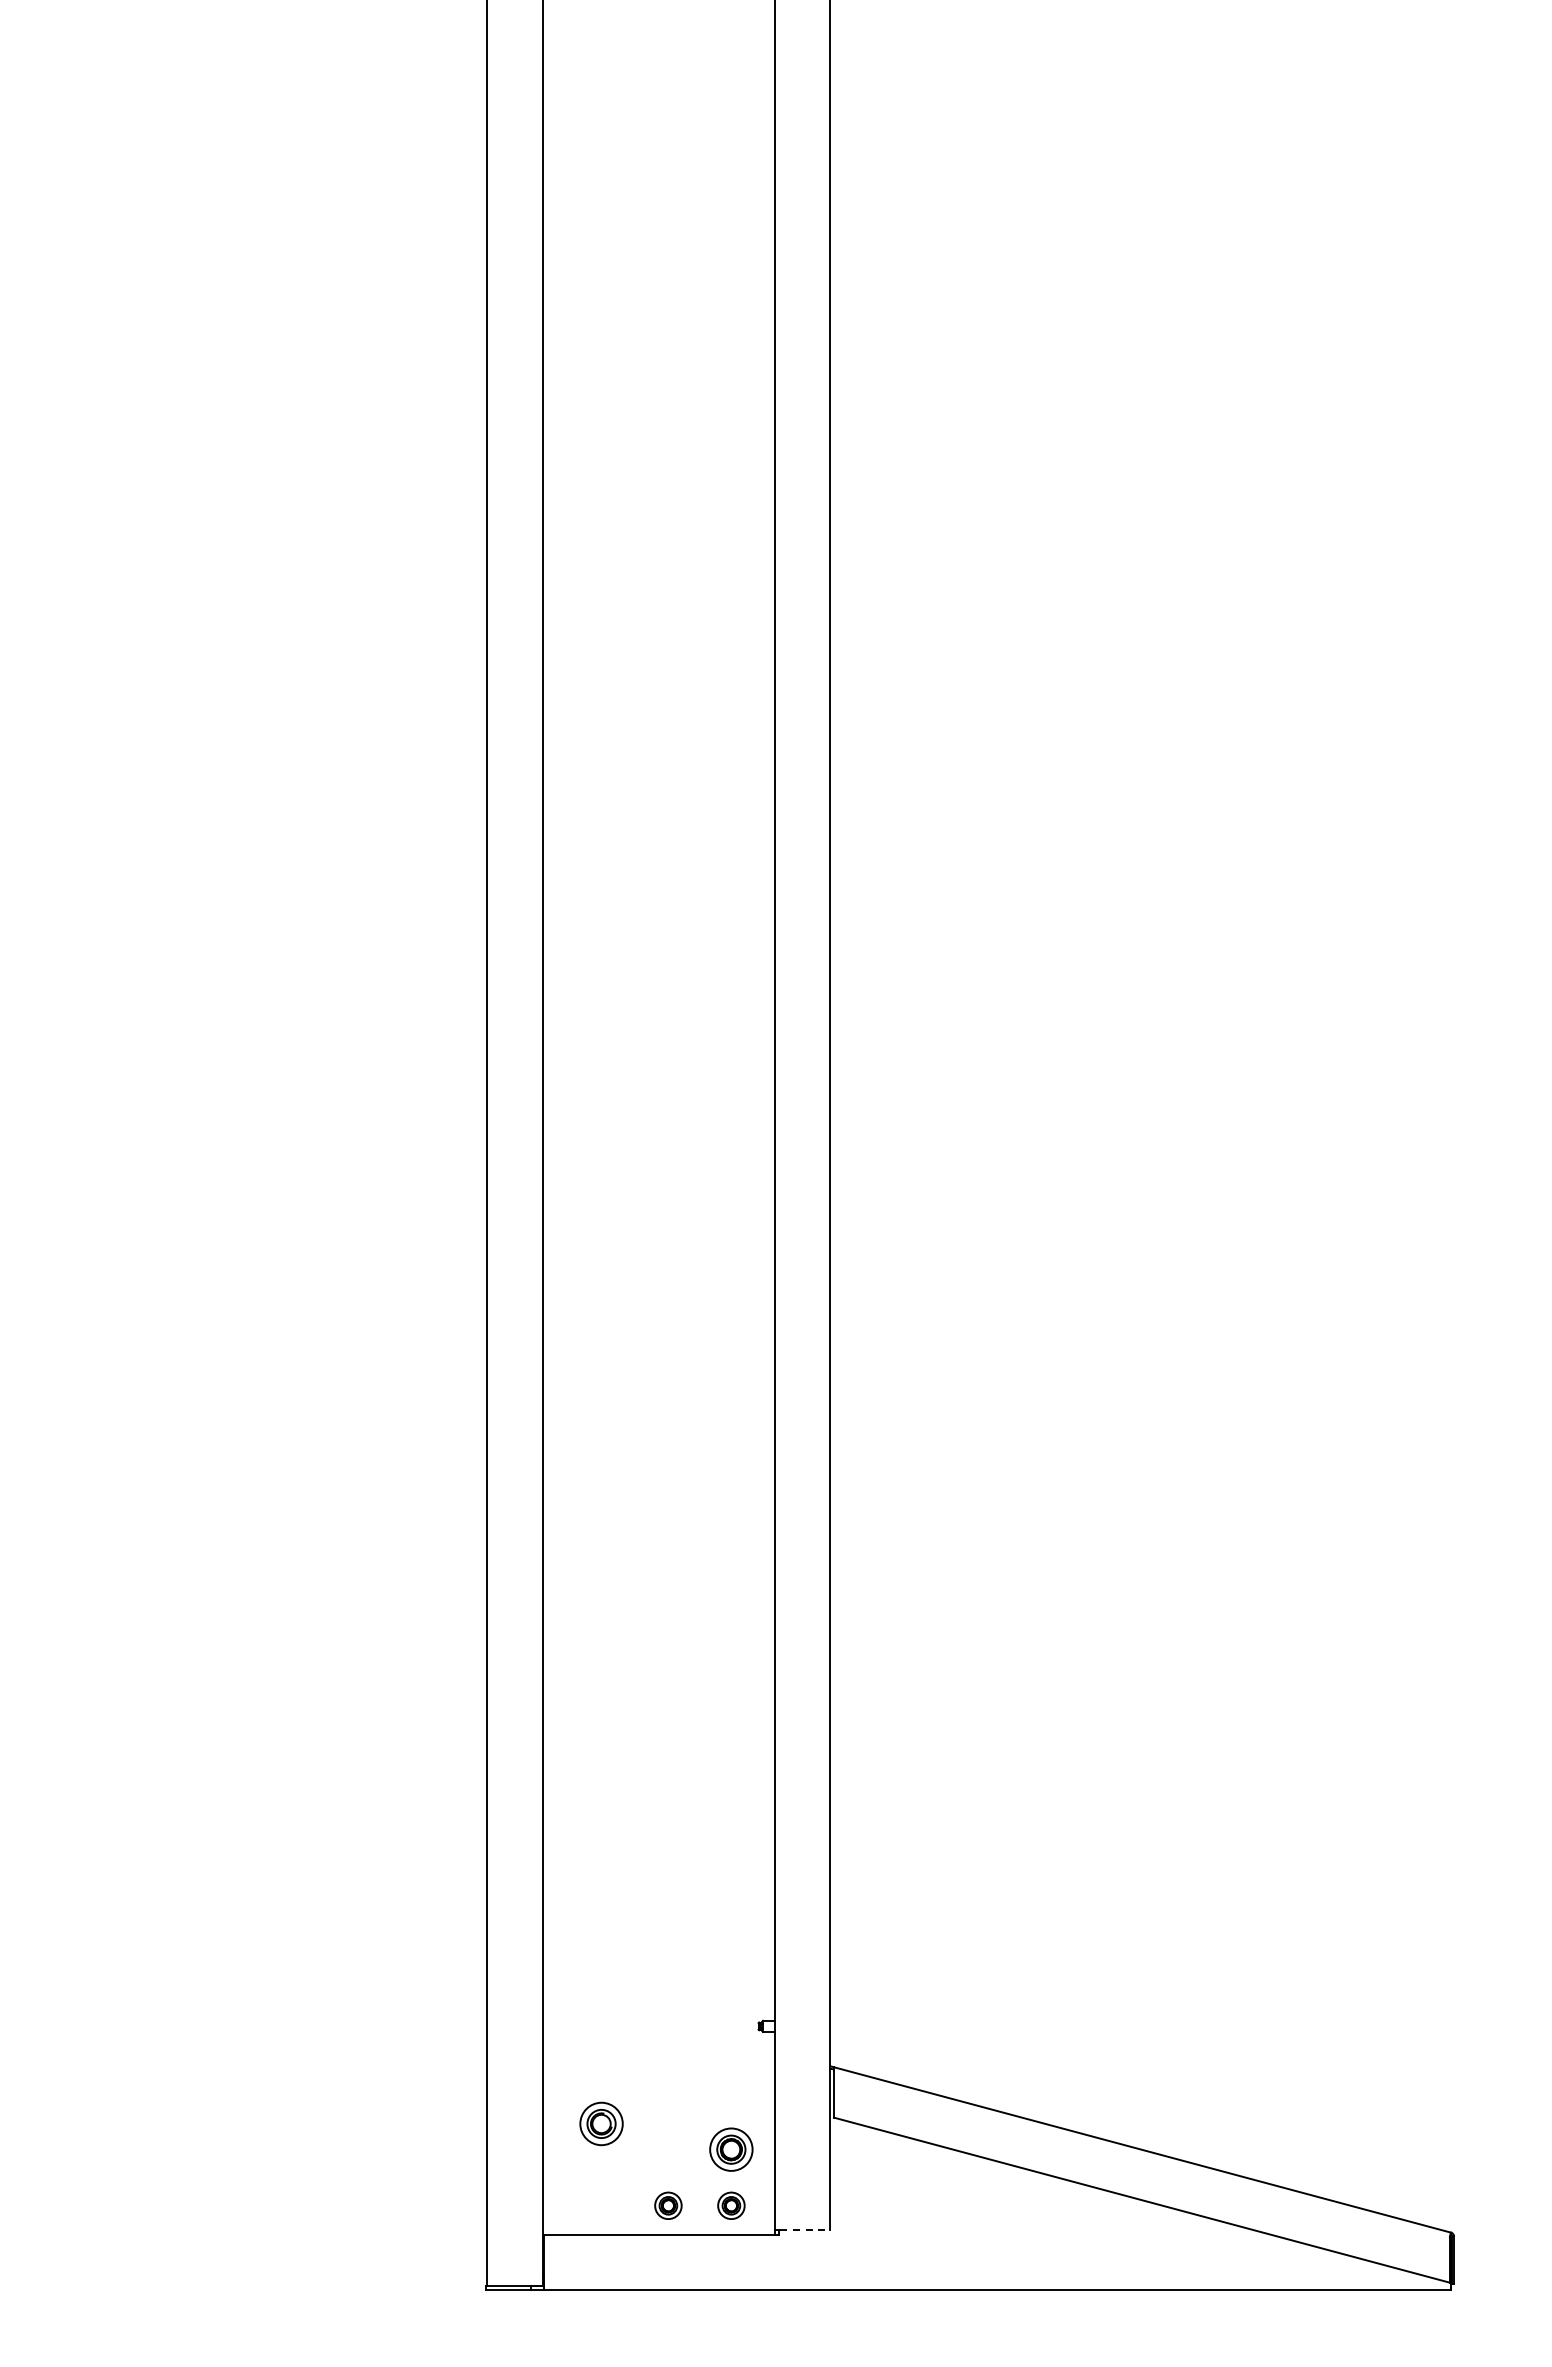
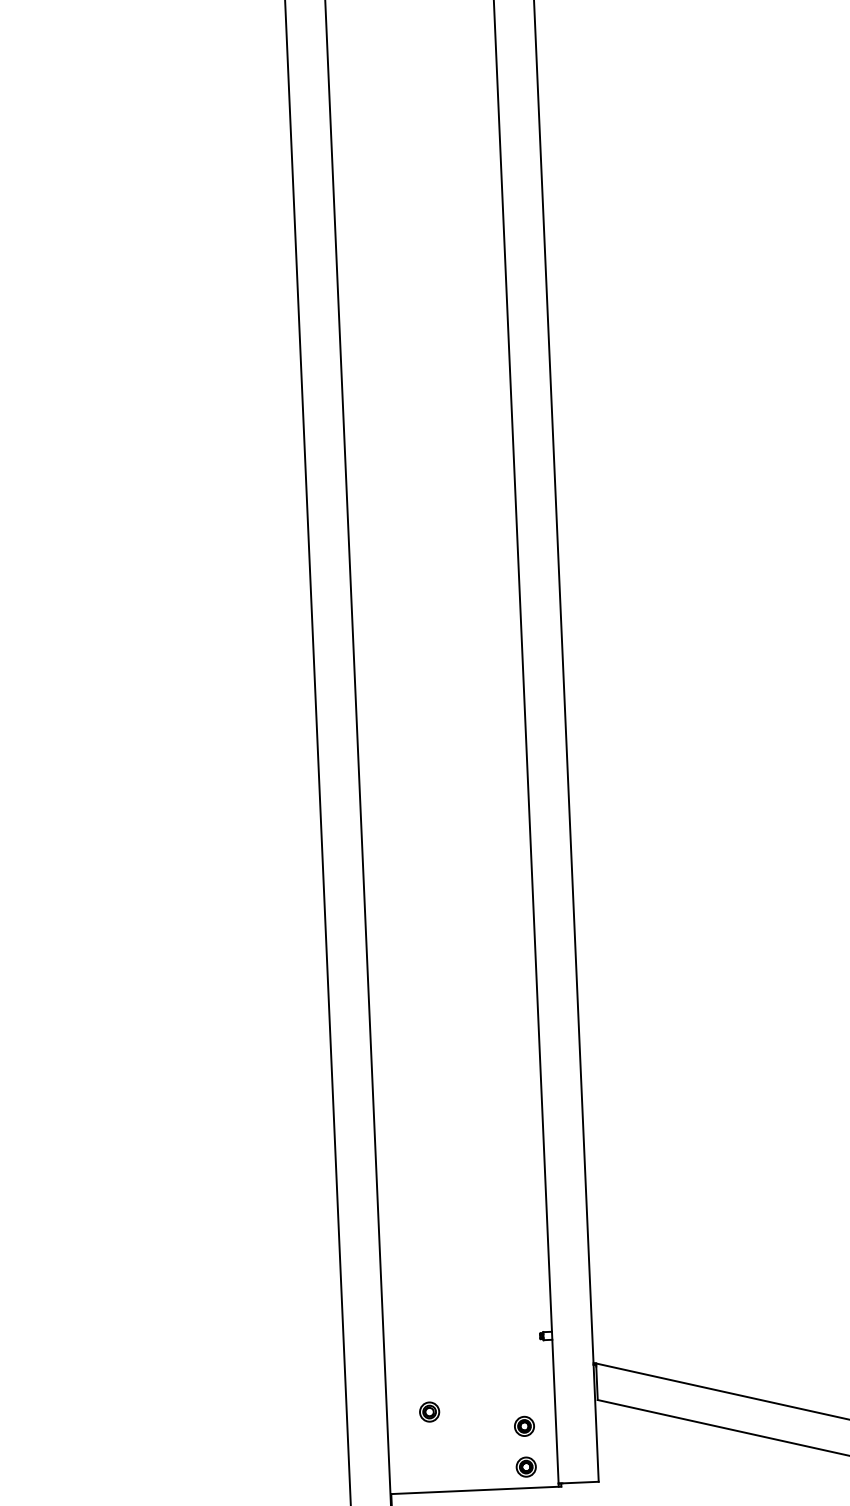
part: (601, 2124) -> (429, 1412), size x0.62
part: (731, 2149) -> (524, 1426), size x0.62
part: (668, 2205) -> (480, 1468), removed
line: (805, 2230) -> (580, 1482), dashed -> solid

